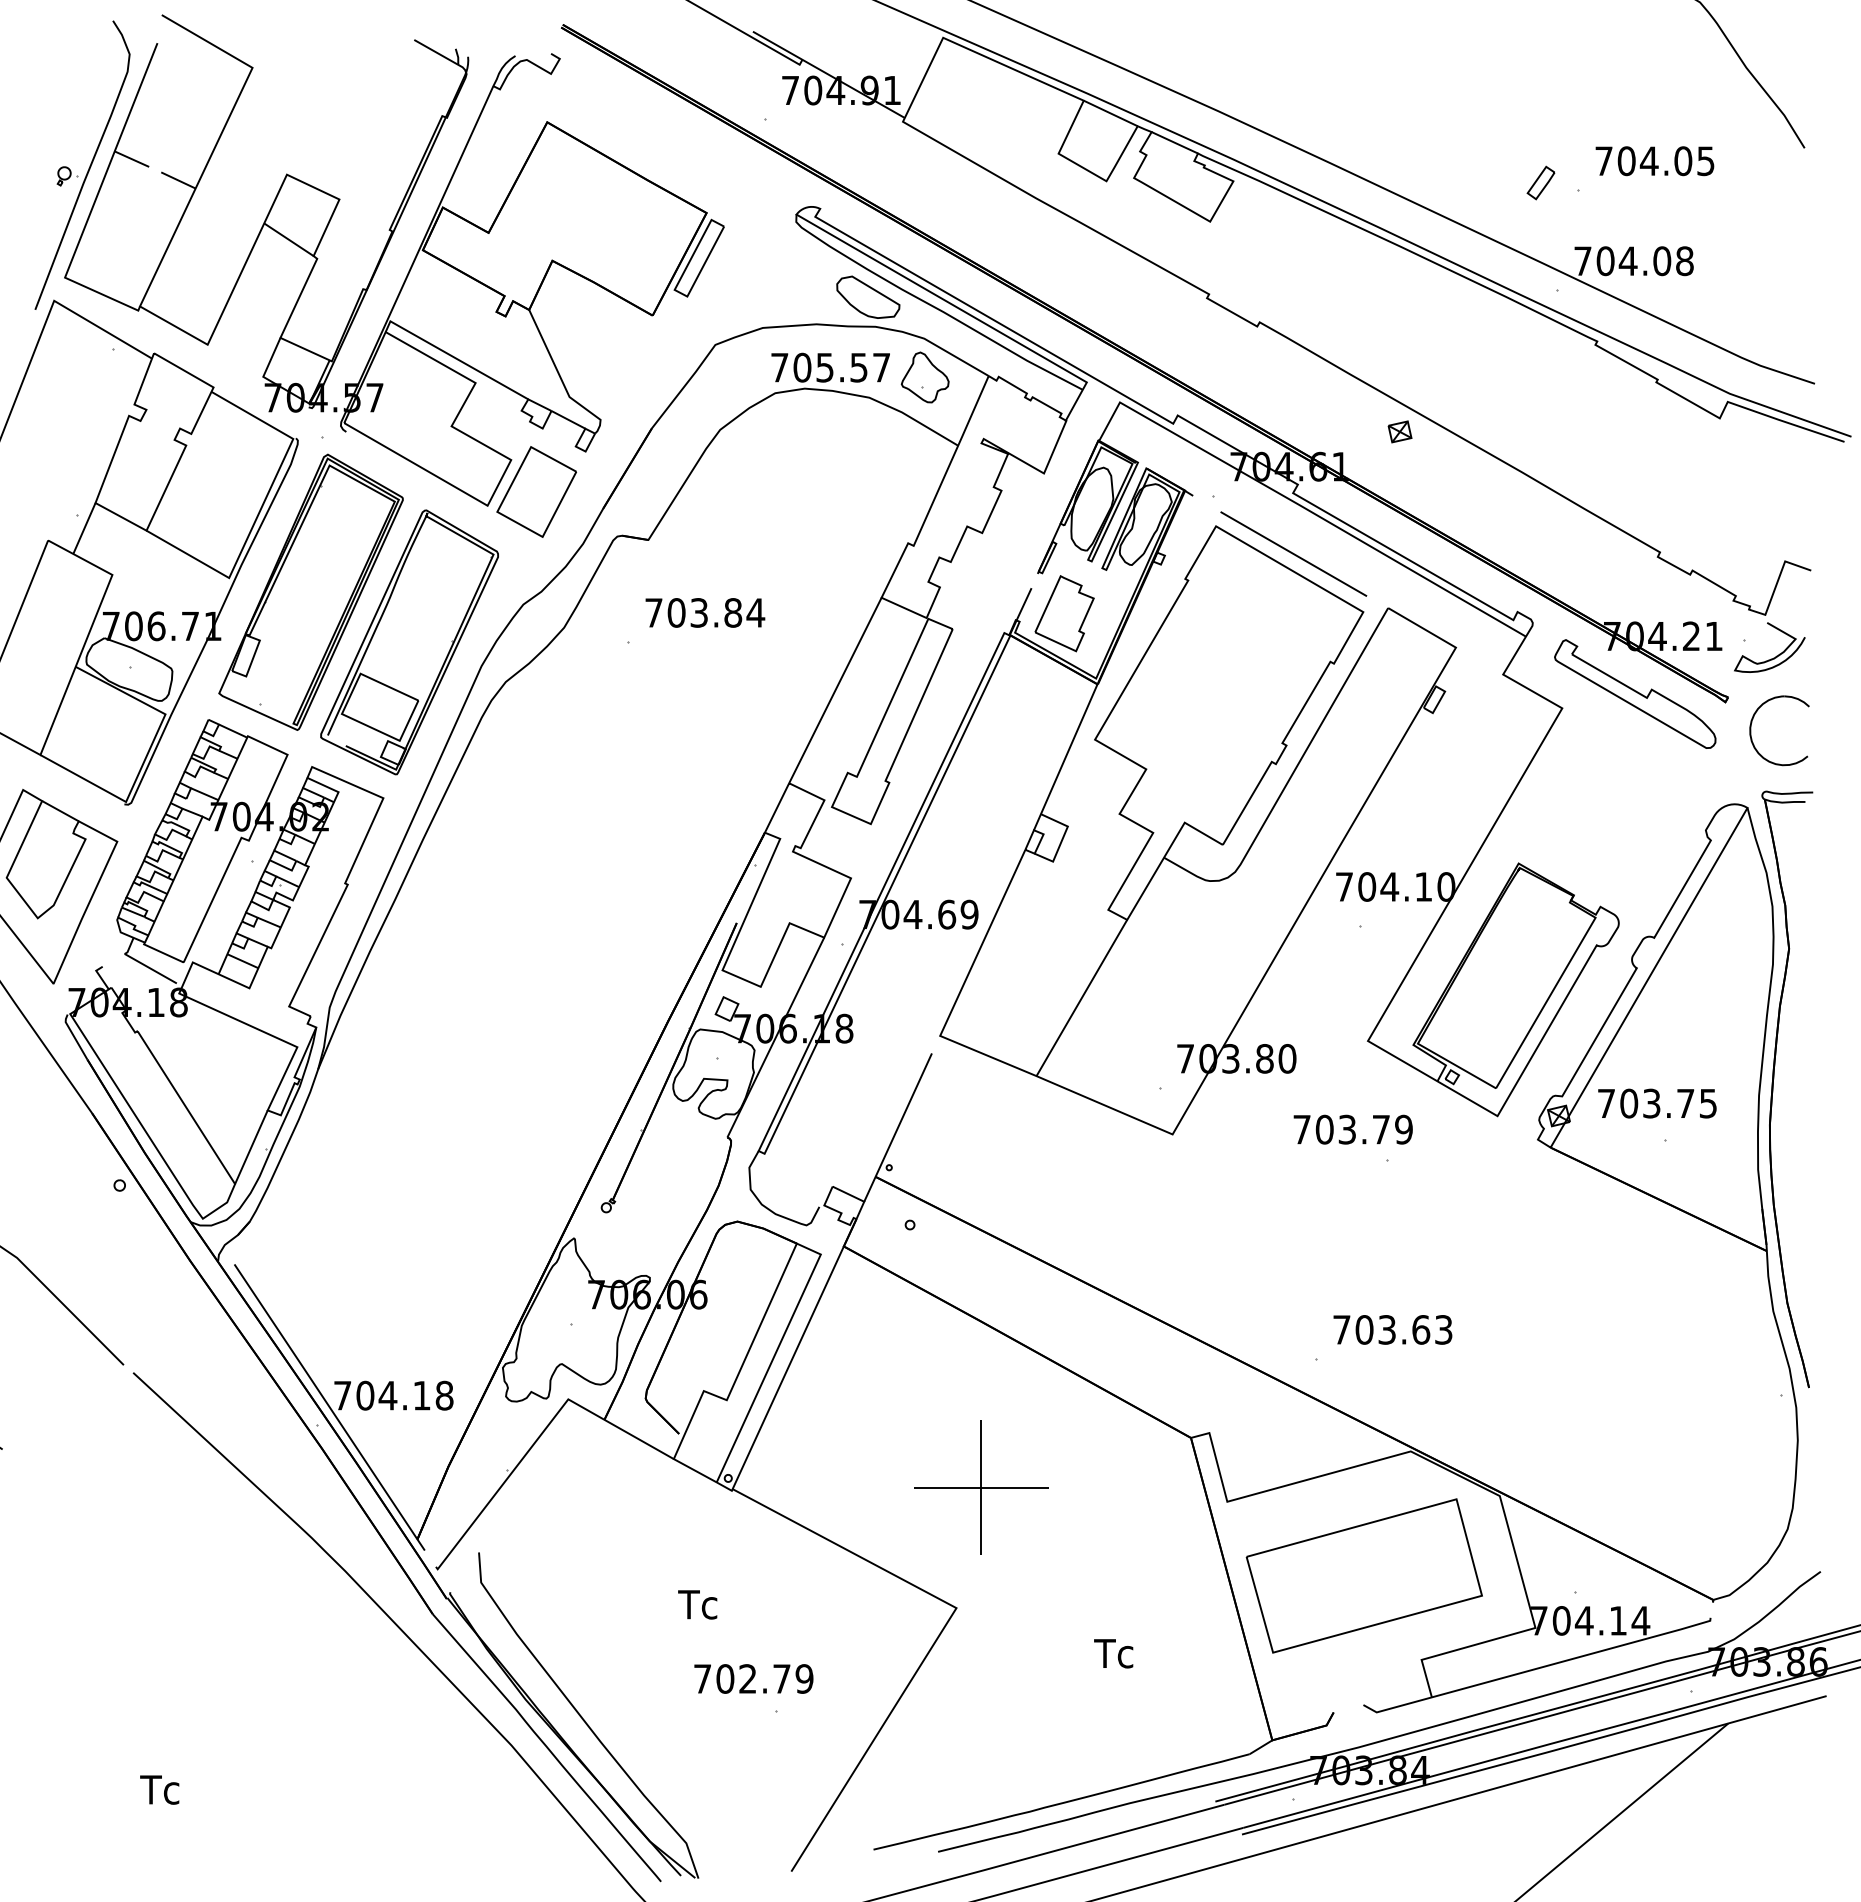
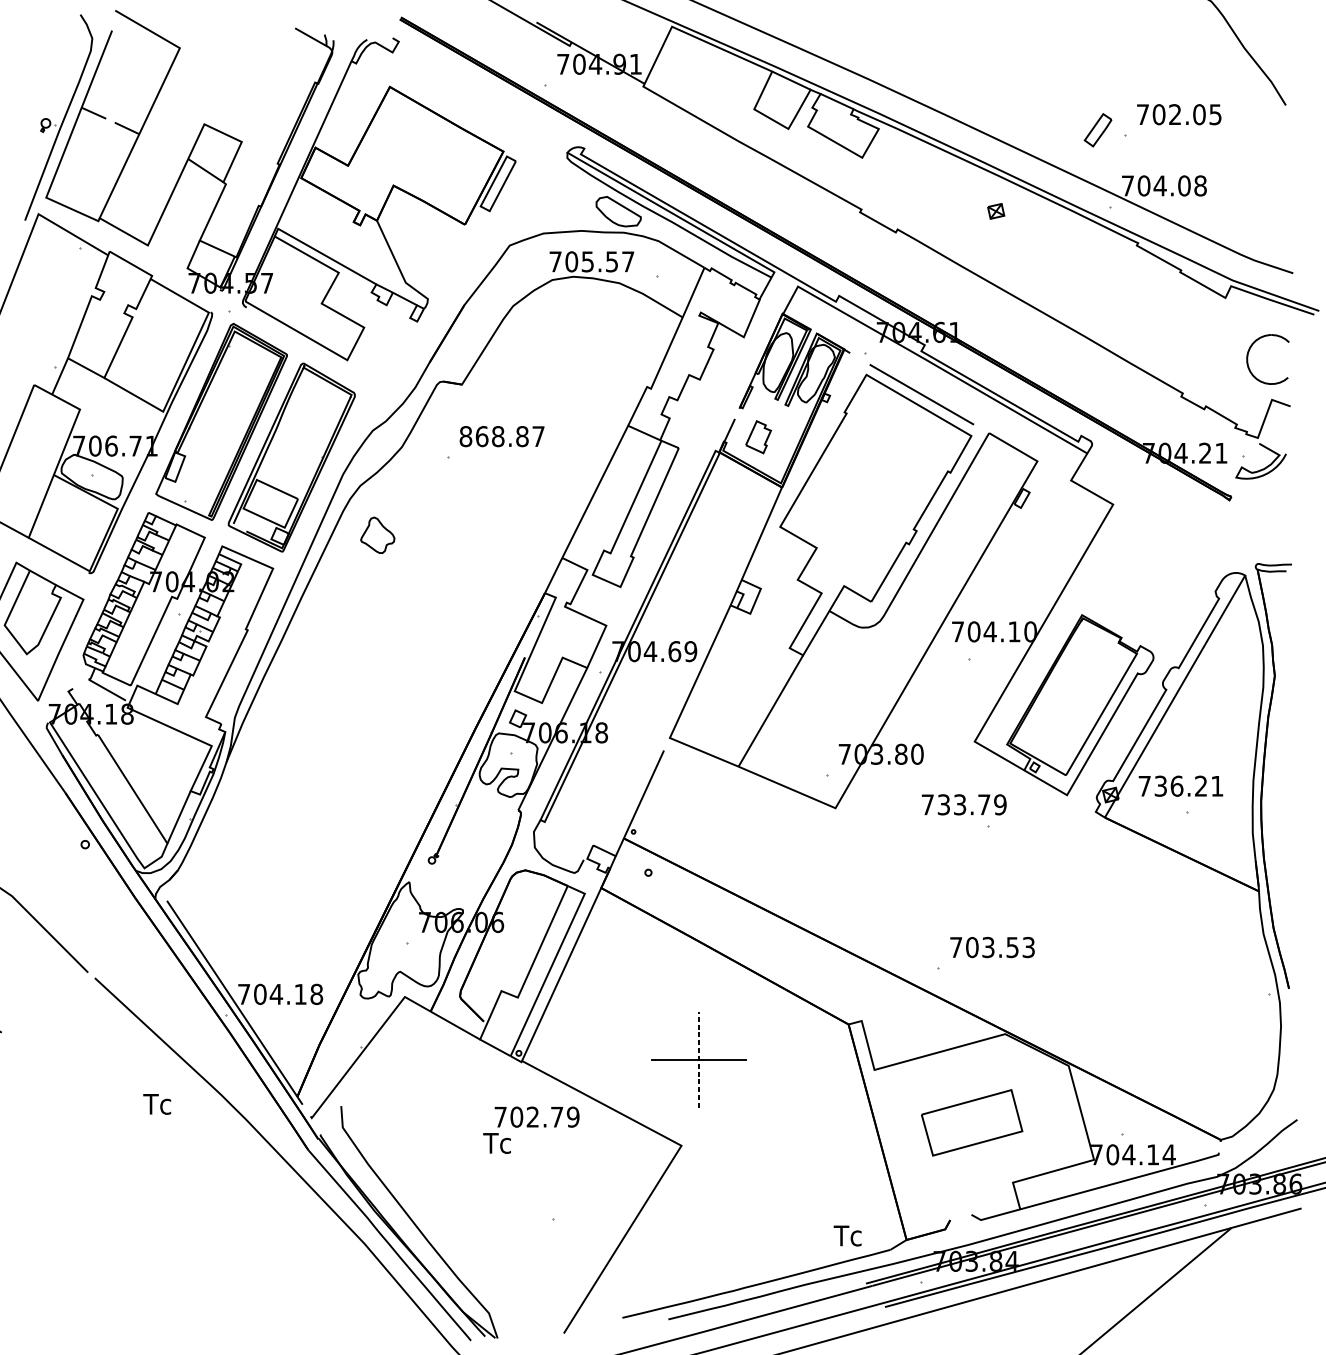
text: (1648, 160) -> (1174, 114), 704.05 -> 702.05
part: (1540, 182) -> (1097, 129), size x1.4
part: (924, 377) -> (377, 535), moved
part: (1399, 431) -> (995, 211), moved
part: (536, 491) -> (382, 350), removed
text: (705, 612) -> (502, 436), 703.84 -> 868.87
part: (1064, 613) -> (758, 436), size x0.6
part: (1635, 693) -> (1165, 494), removed
part: (1751, 730) -> (1248, 359), moved
text: (1668, 1103) -> (1188, 786), 703.75 -> 736.21
text: (1324, 1129) -> (943, 804), 703.79 -> 733.79
text: (1421, 1329) -> (1012, 947), 703.63 -> 703.53
line: (981, 1487) -> (699, 1059), solid -> dashed
part: (1363, 1575) -> (971, 1122), size x0.6
text: (1113, 1653) -> (847, 1235), moved
text: (753, 1678) -> (536, 1116), moved
text: (159, 1789) -> (157, 1103), moved

